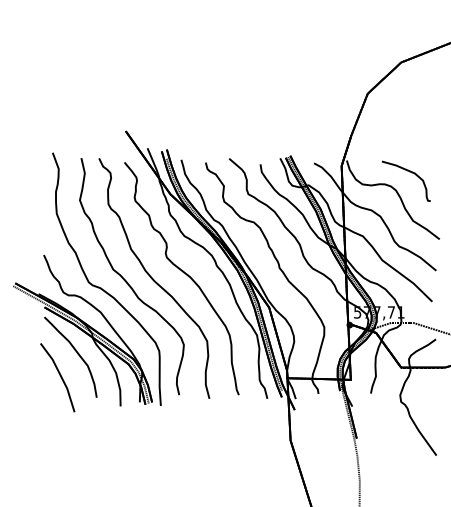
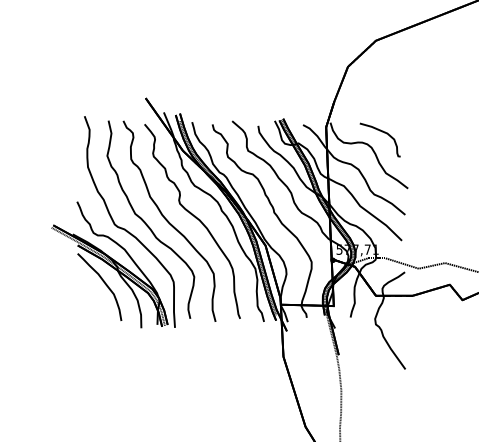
line: (59, 376) -> (90, 303), removed

